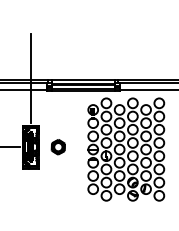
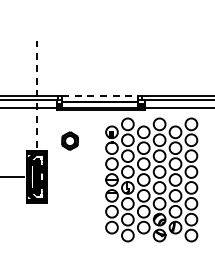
line: (31, 77) -> (37, 93), solid -> dashed
line: (83, 79) -> (100, 95), solid -> dashed
part: (57, 146) -> (69, 140), moved

